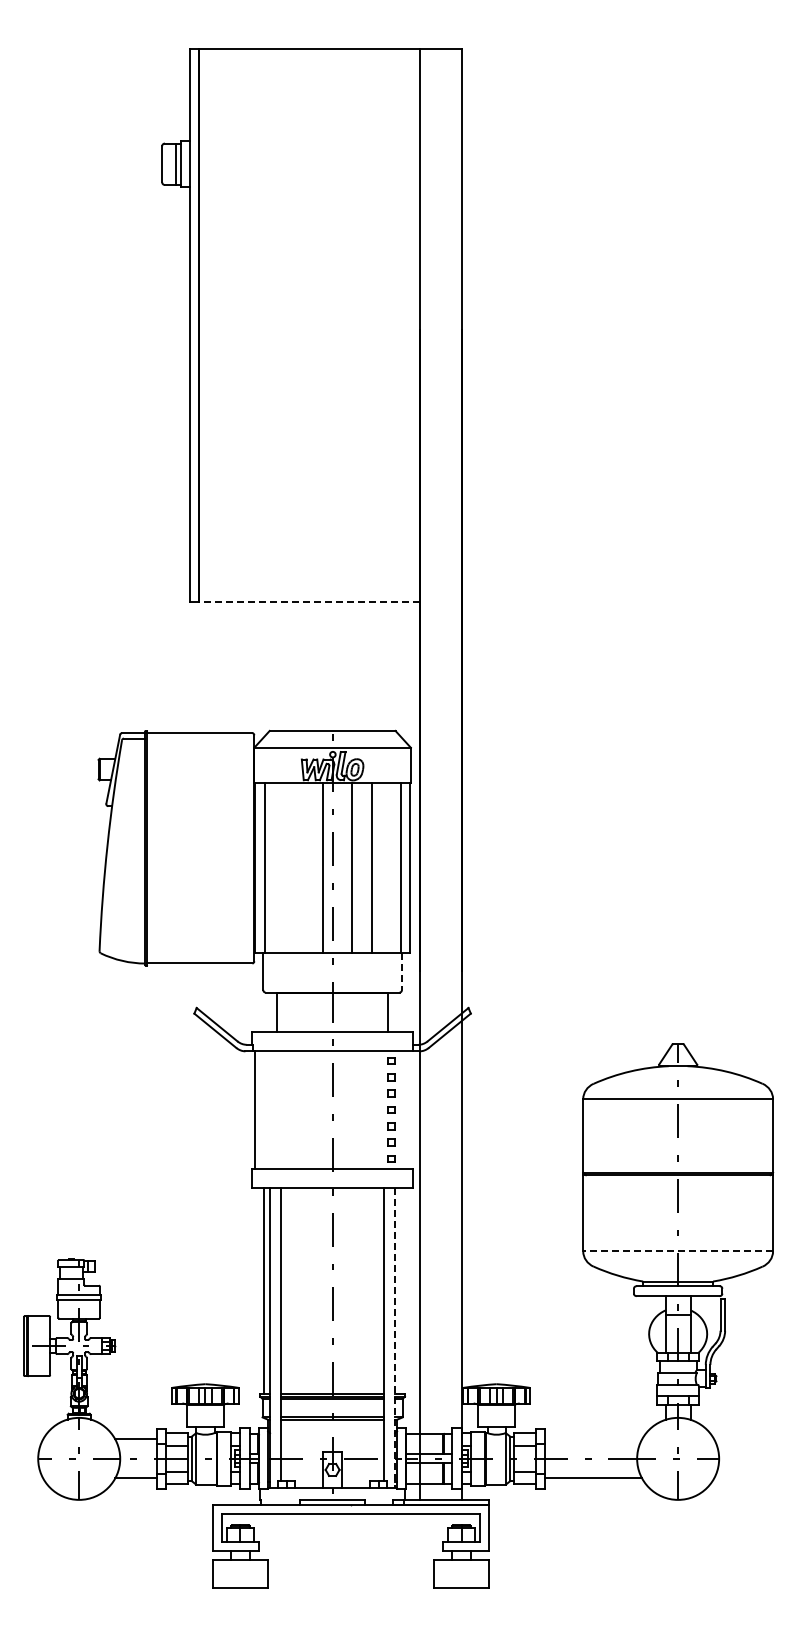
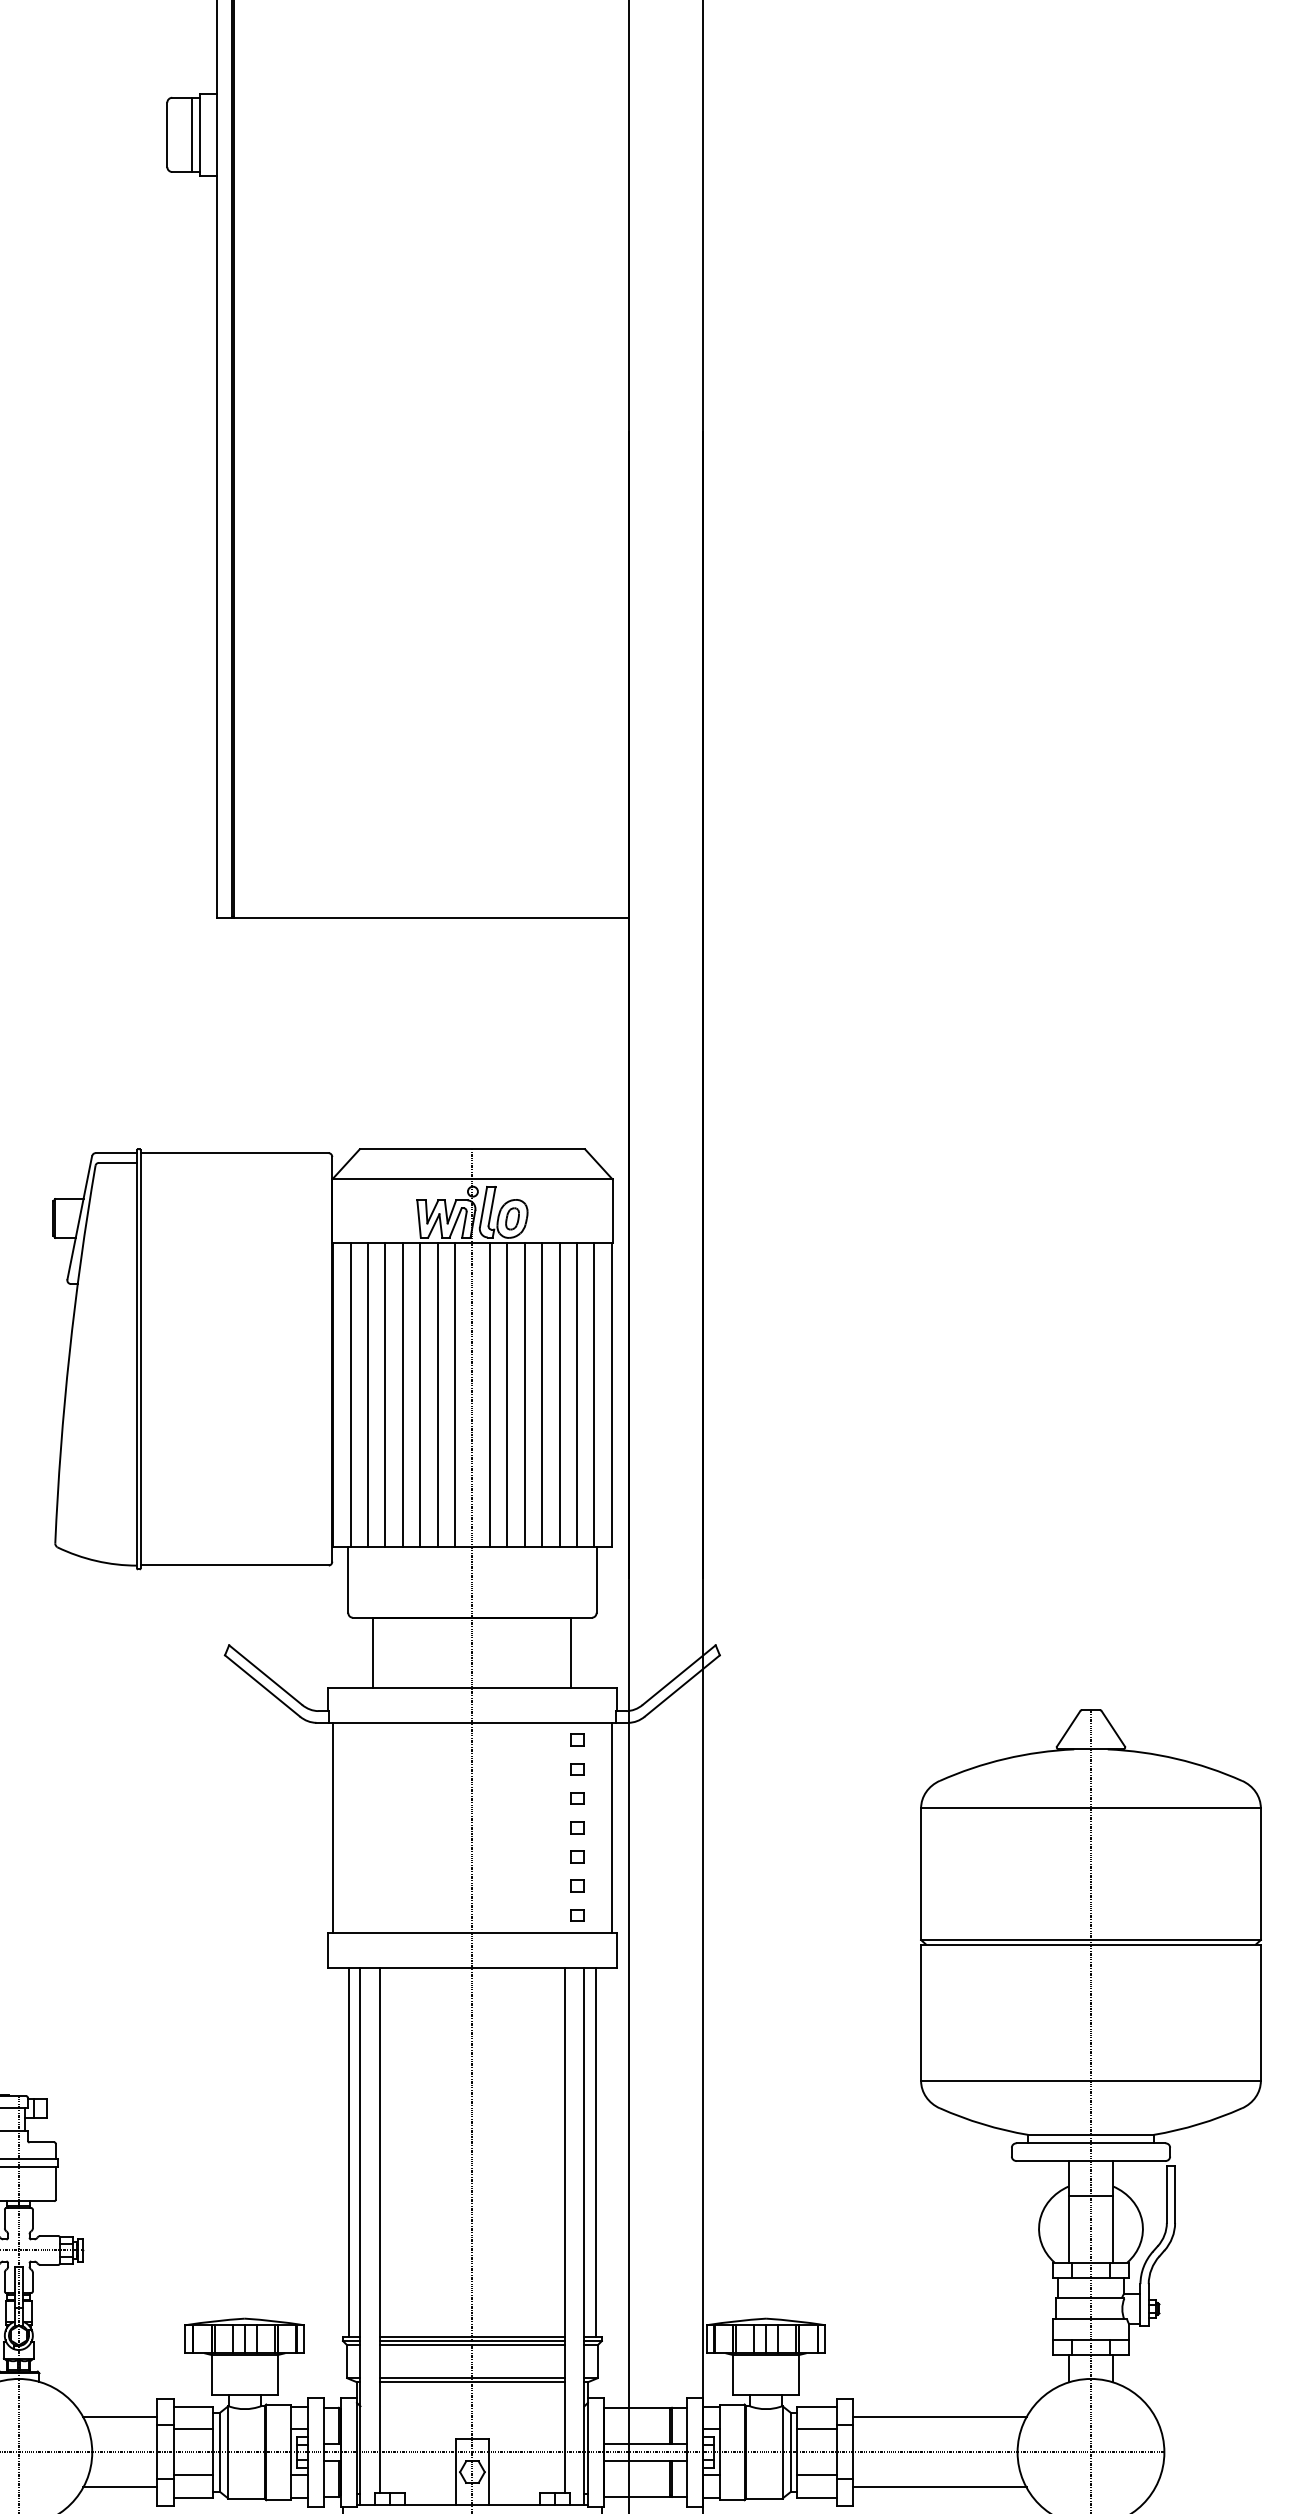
line: (309, 601) -> (431, 917), dashed -> solid
line: (274, 868) -> (368, 1395), added
line: (283, 868) -> (384, 1395), added
line: (293, 868) -> (402, 1395), added
line: (303, 868) -> (420, 1395), added
line: (313, 868) -> (438, 1395), added
line: (342, 868) -> (490, 1395), added
line: (361, 868) -> (524, 1395), added
line: (381, 868) -> (559, 1395), added
line: (390, 868) -> (576, 1395), added
line: (402, 972) -> (597, 1581), dashed -> solid
line: (410, 1109) -> (611, 1826), added
line: (678, 1251) -> (1091, 2081), dashed -> solid
line: (401, 1291) -> (595, 2152), added
line: (395, 1338) -> (585, 2236), dashed -> solid
line: (593, 1439) -> (939, 2417), added

